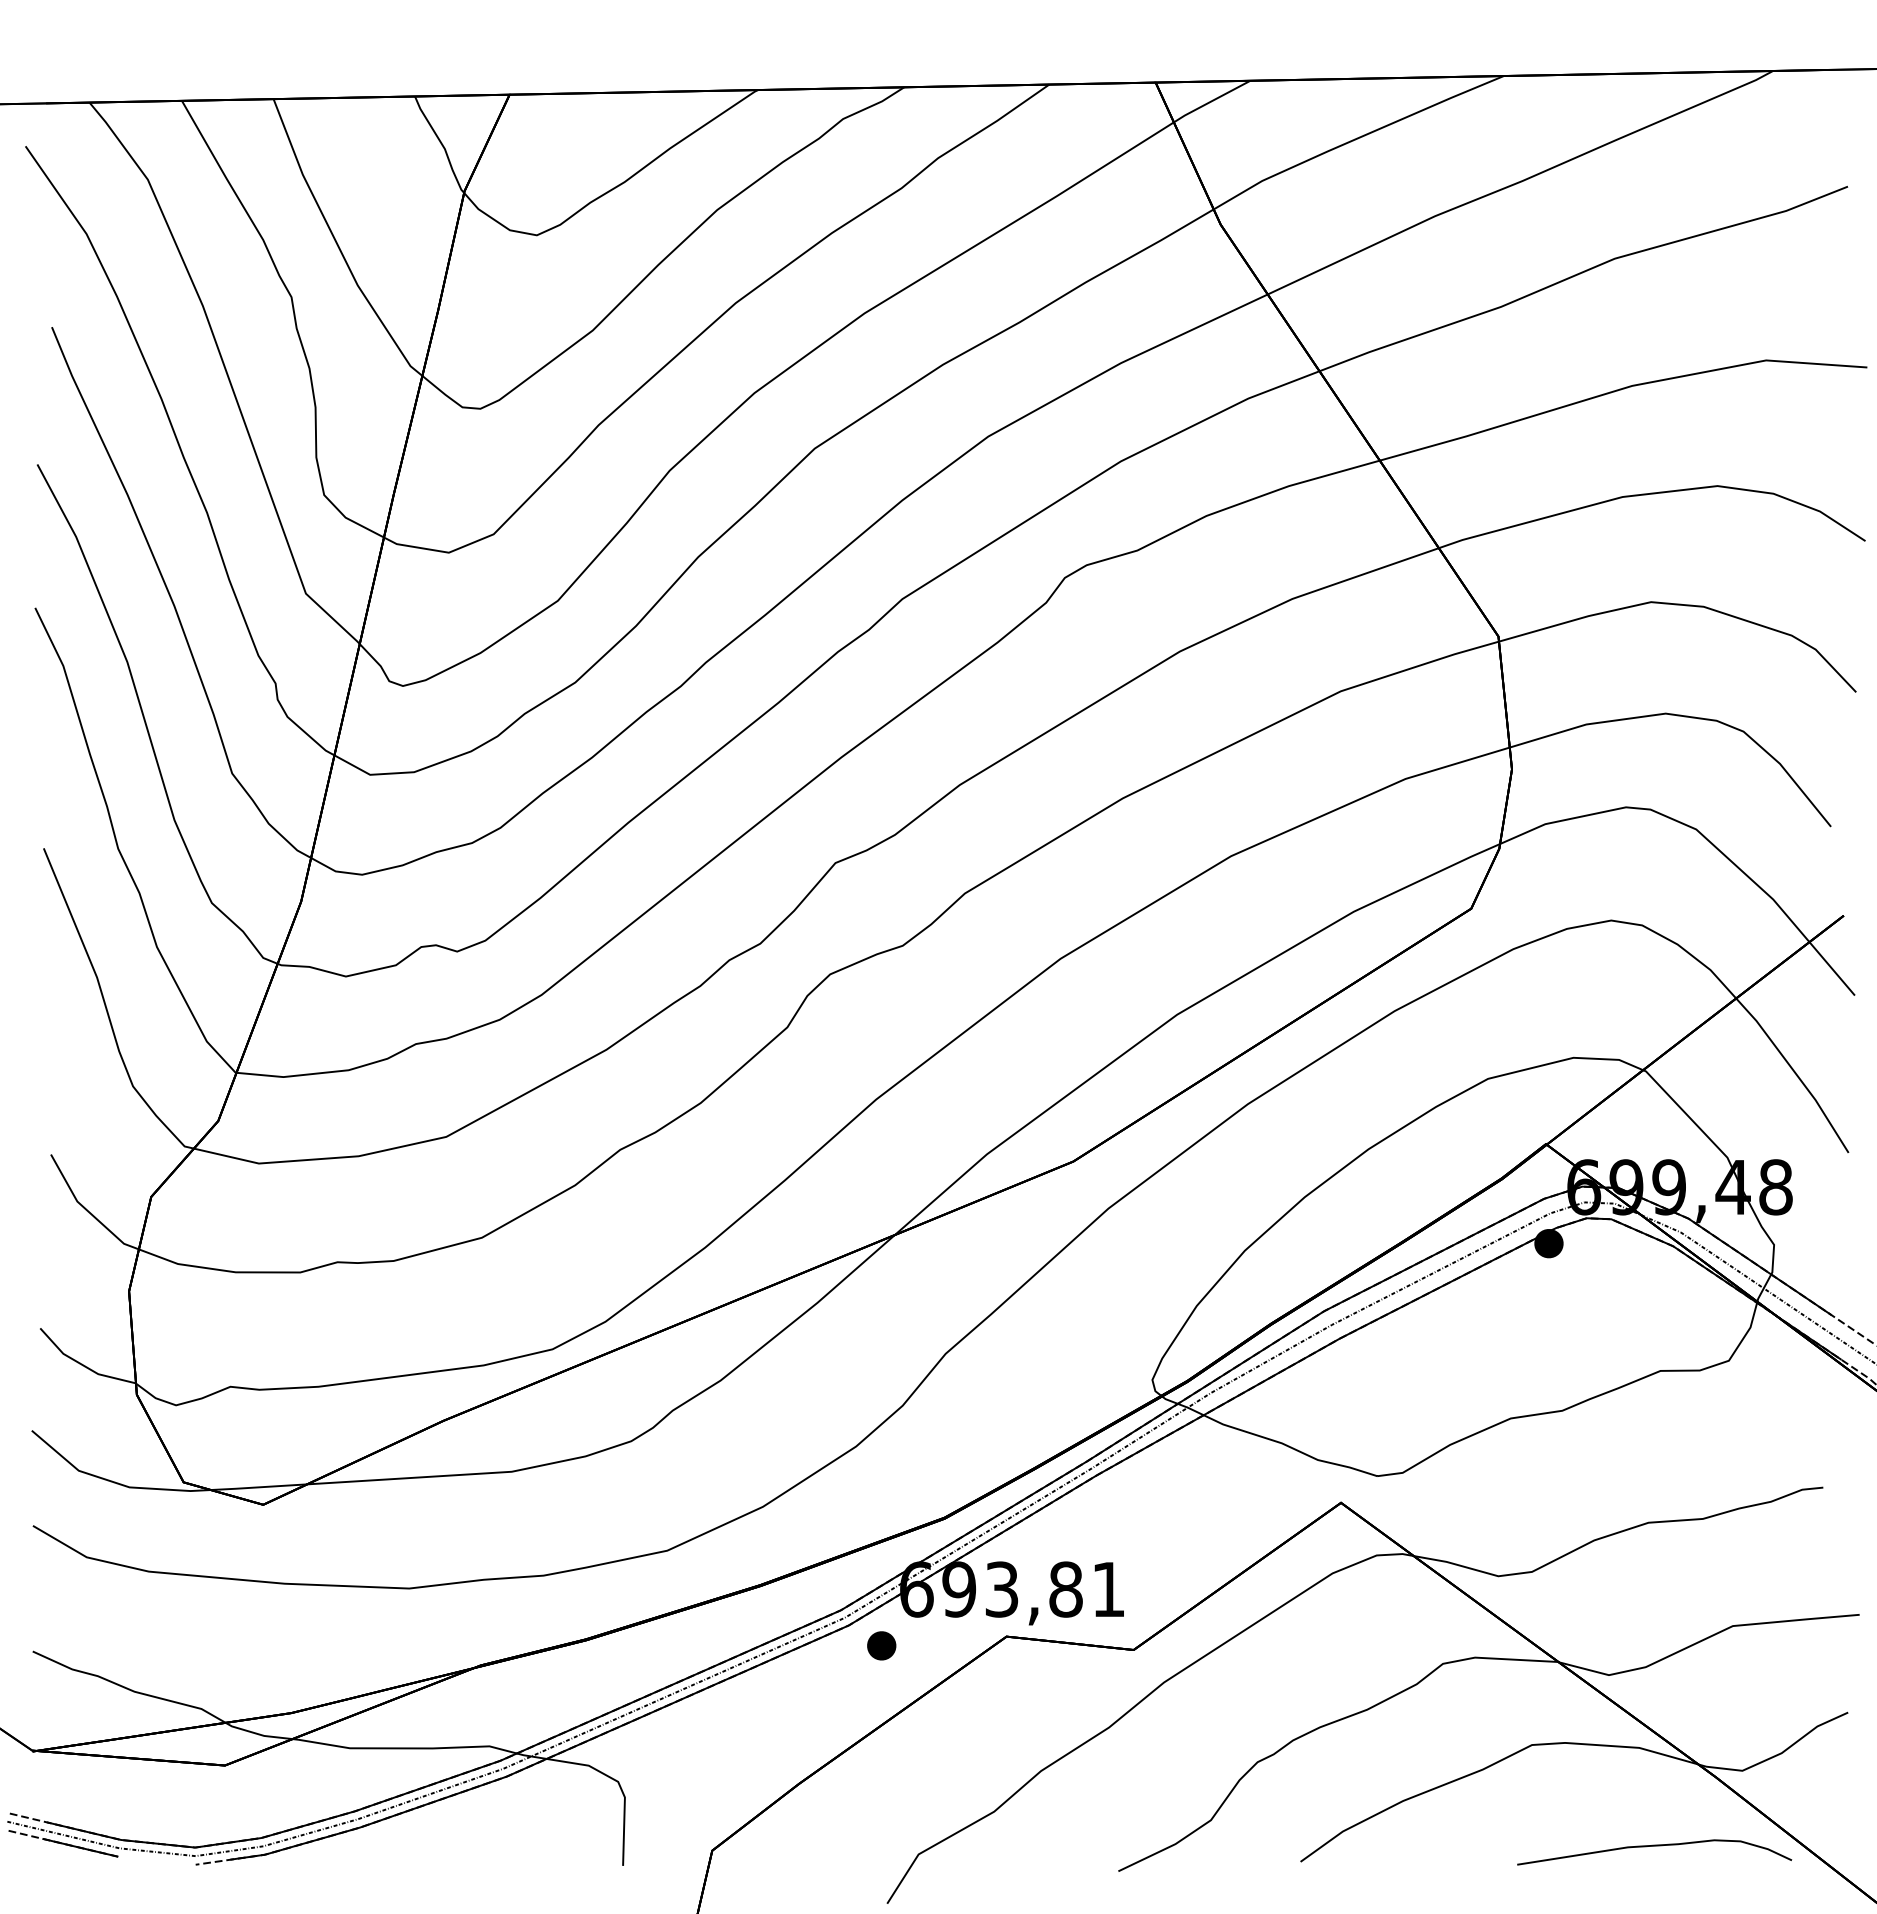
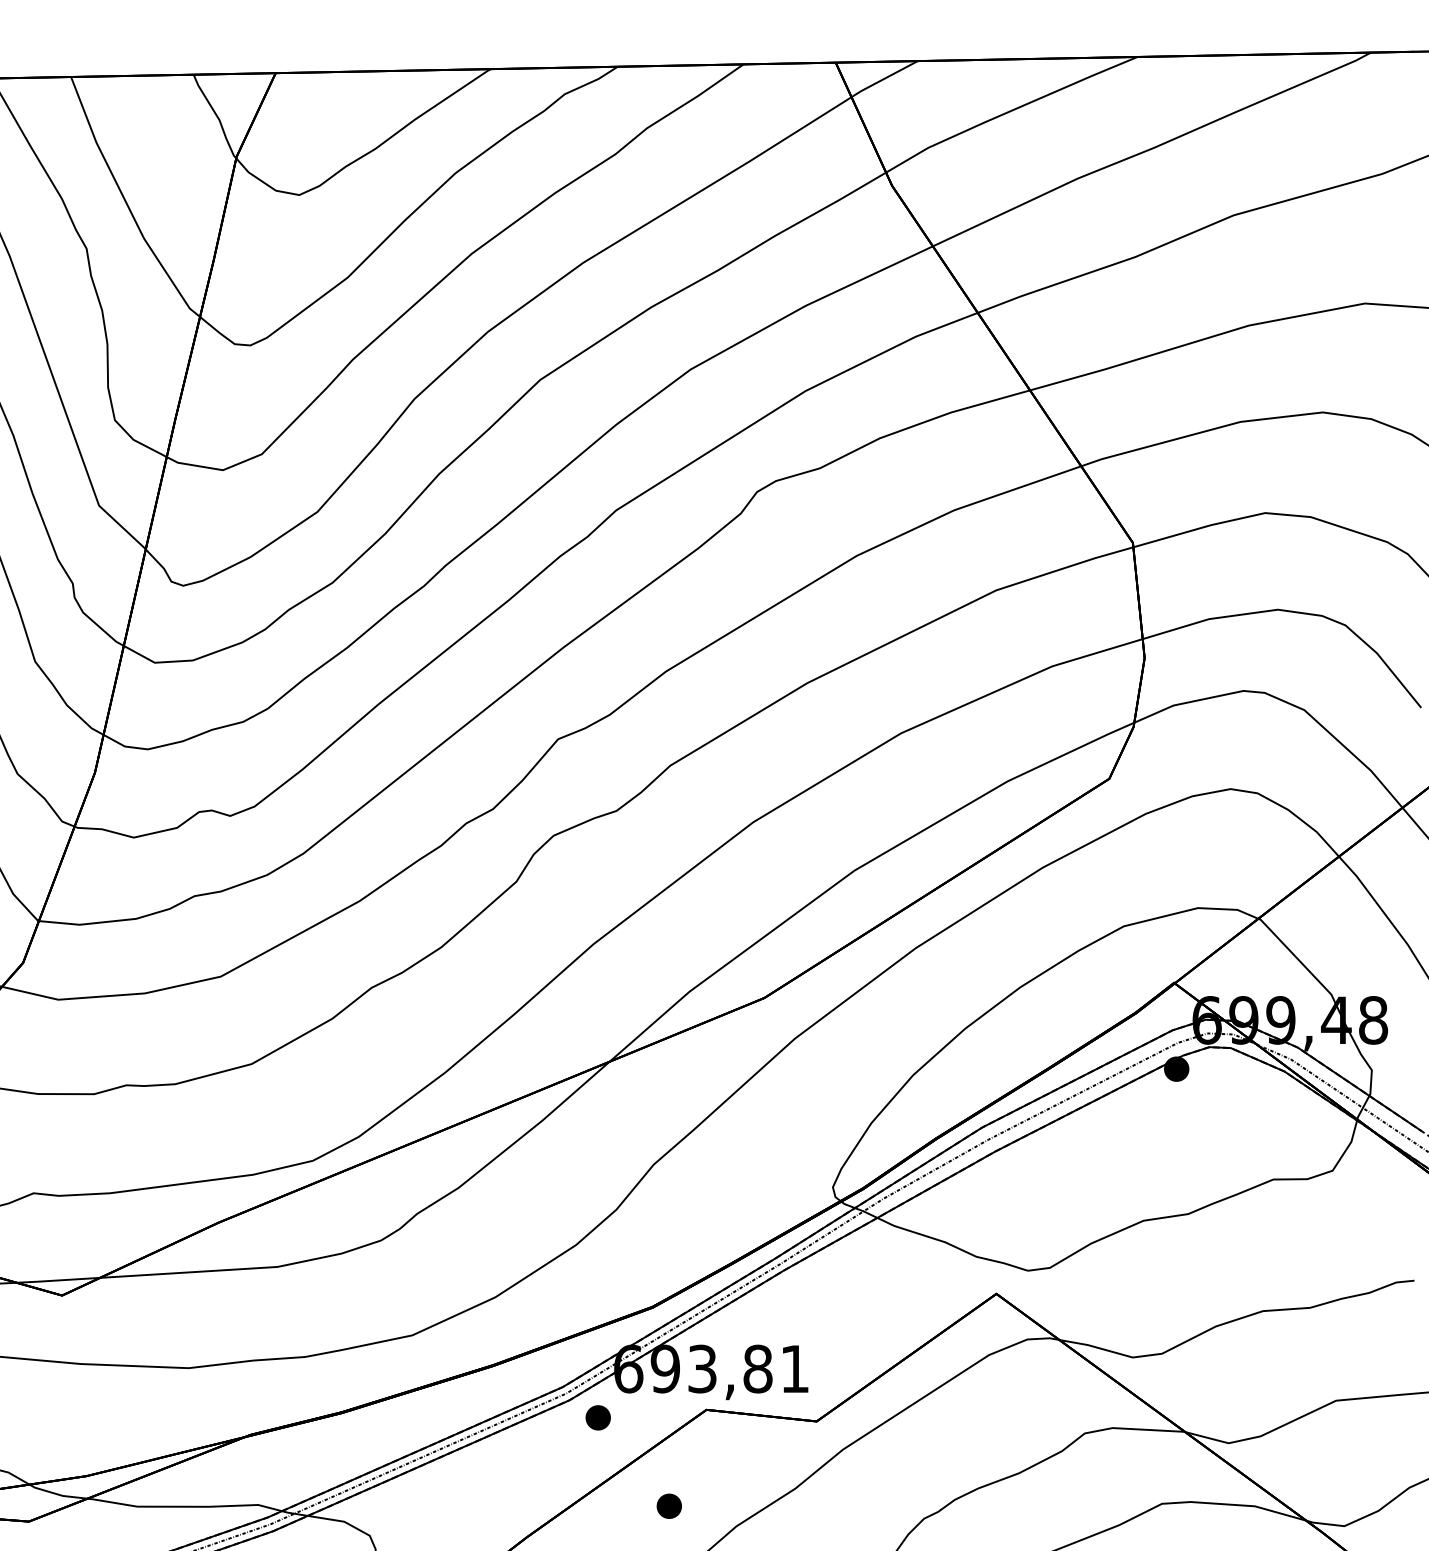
part: (963, 1747) -> (669, 1505), added

